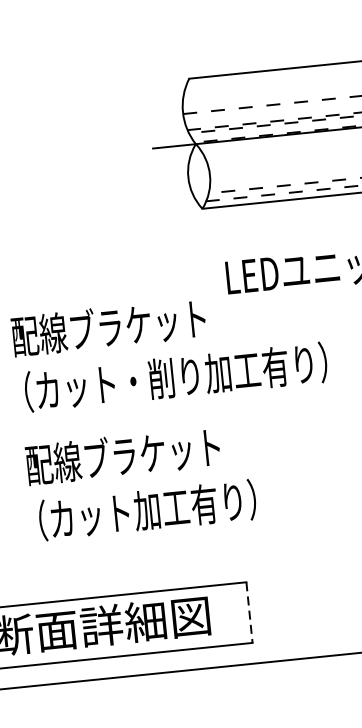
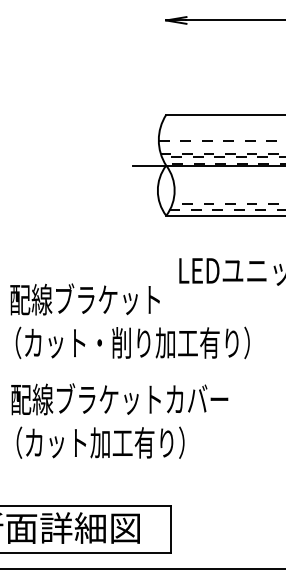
text: (266, 440) -> (197, 398), 配線ブラケット -> 配線ブラケットカバー
line: (249, 612) -> (170, 529), dashed -> solid

